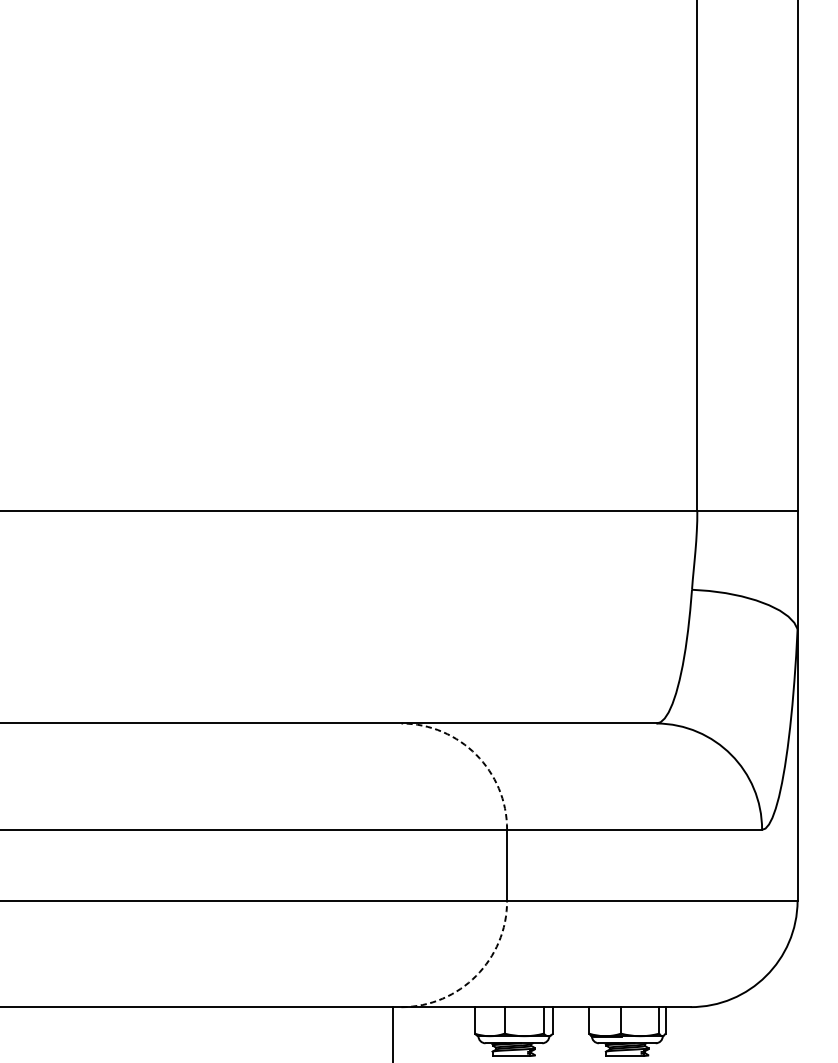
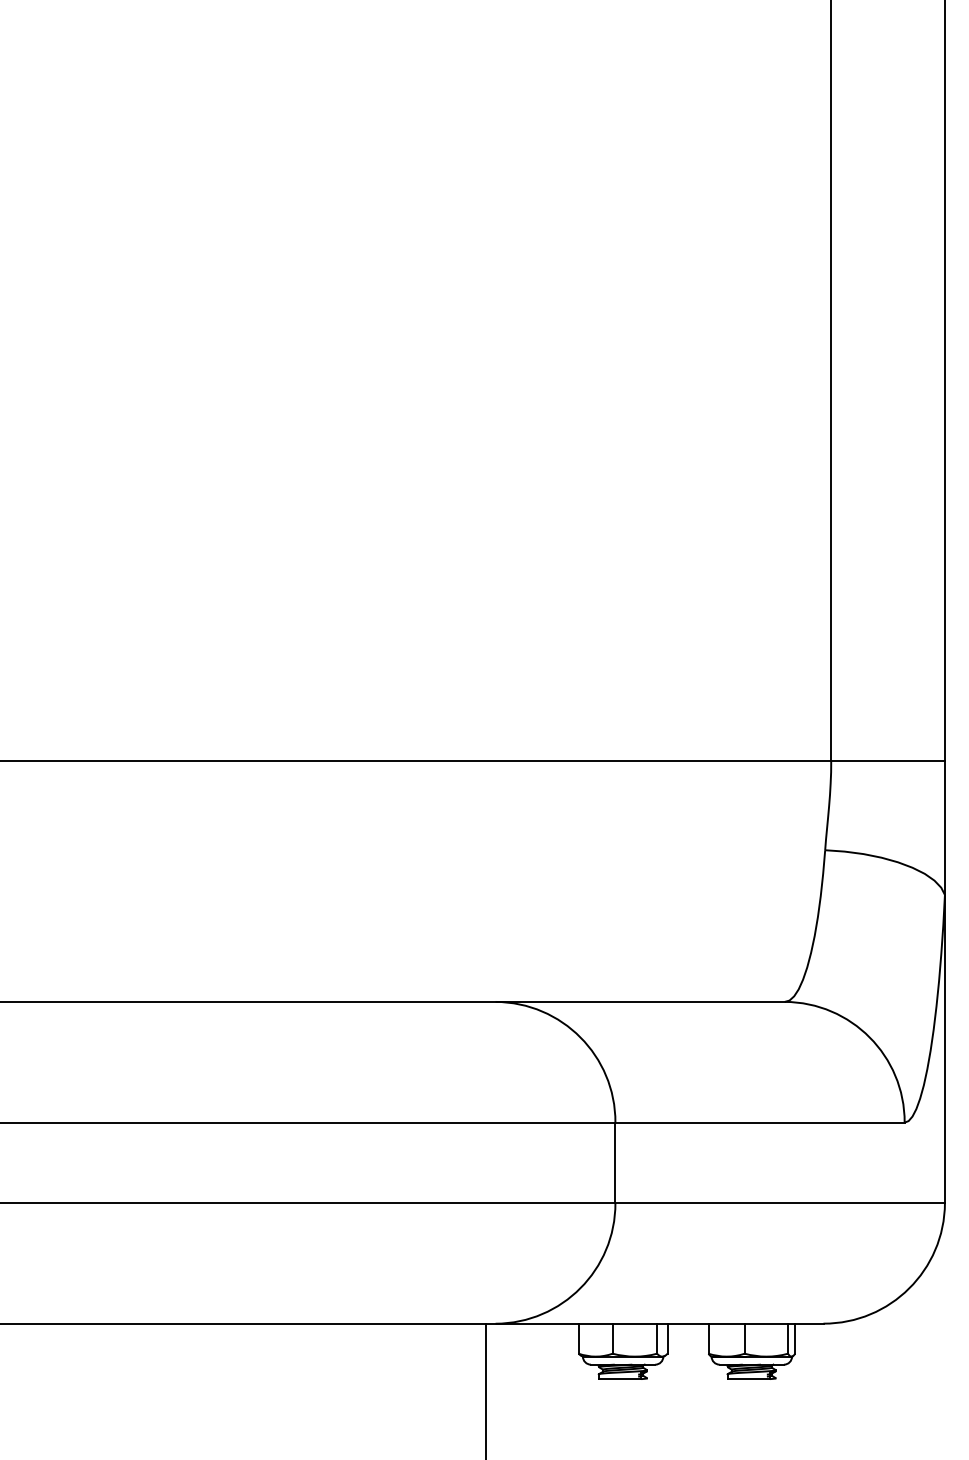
arc: (476, 754) -> (580, 1037), dashed -> solid
arc: (476, 976) -> (580, 1288), dashed -> solid

